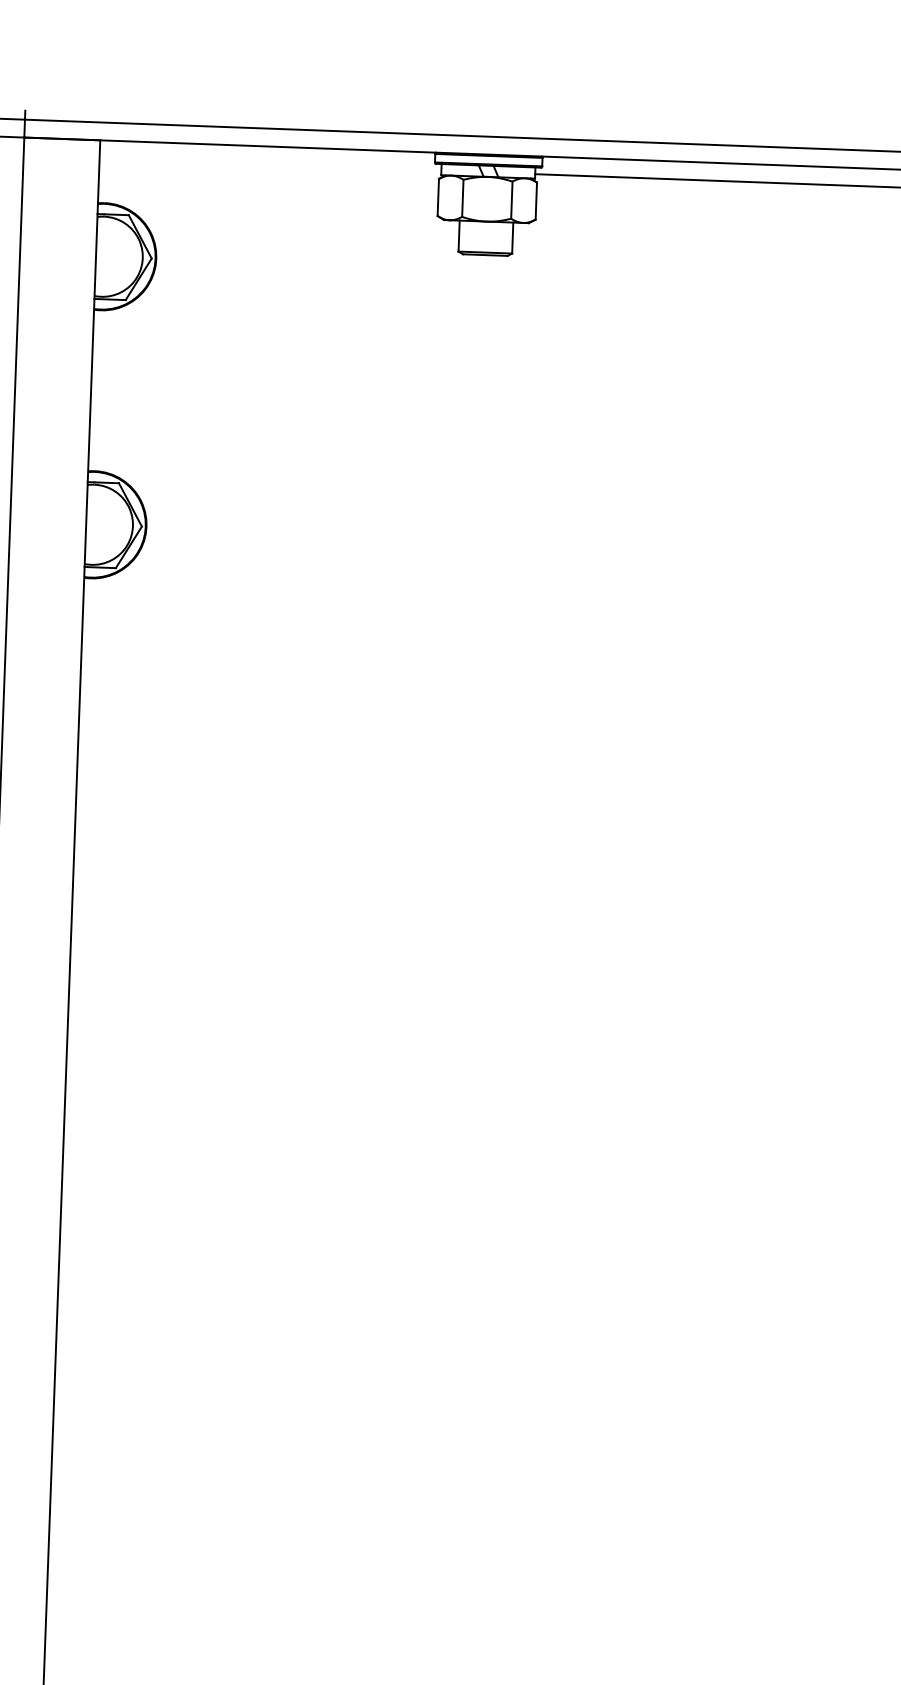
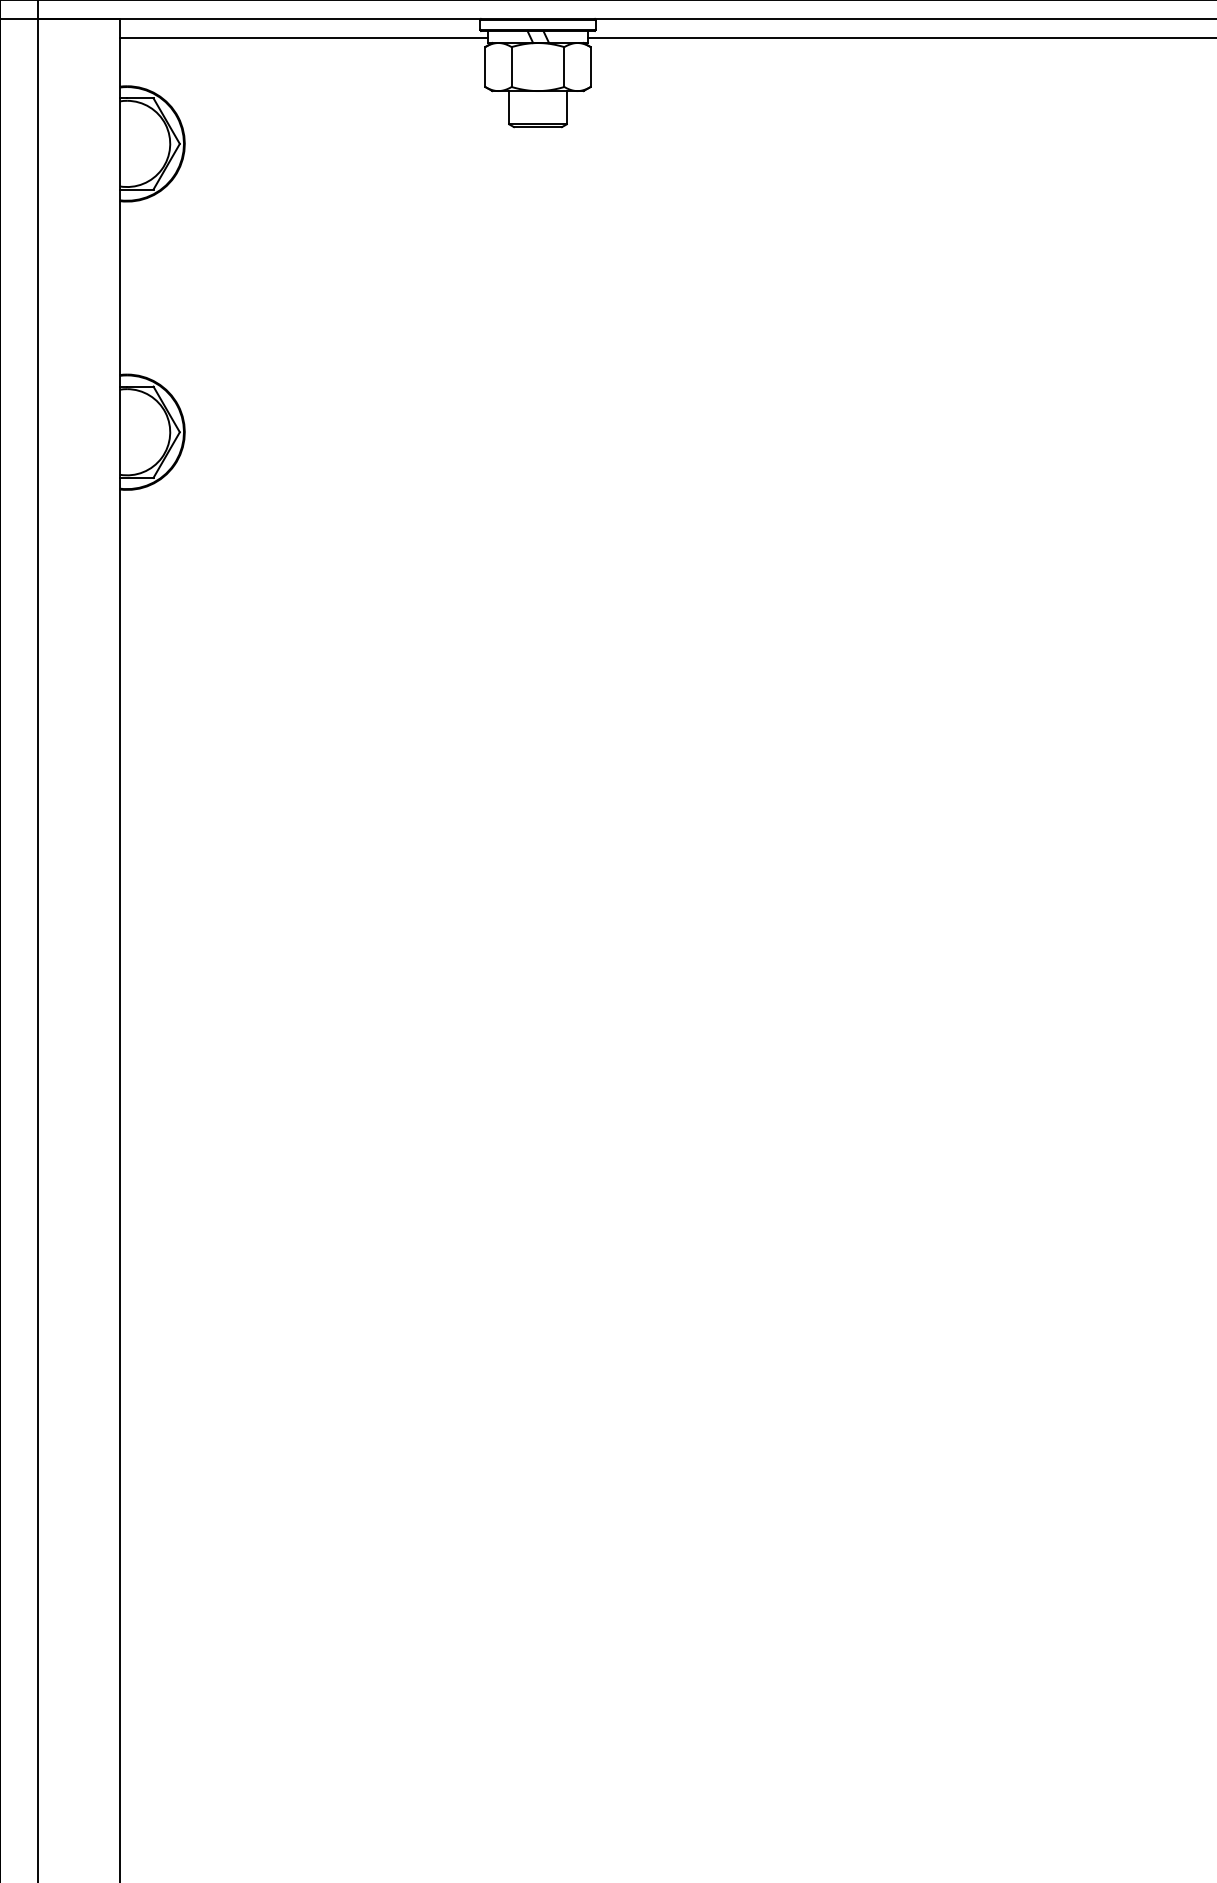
line: (270, 164) -> (303, 38), added

